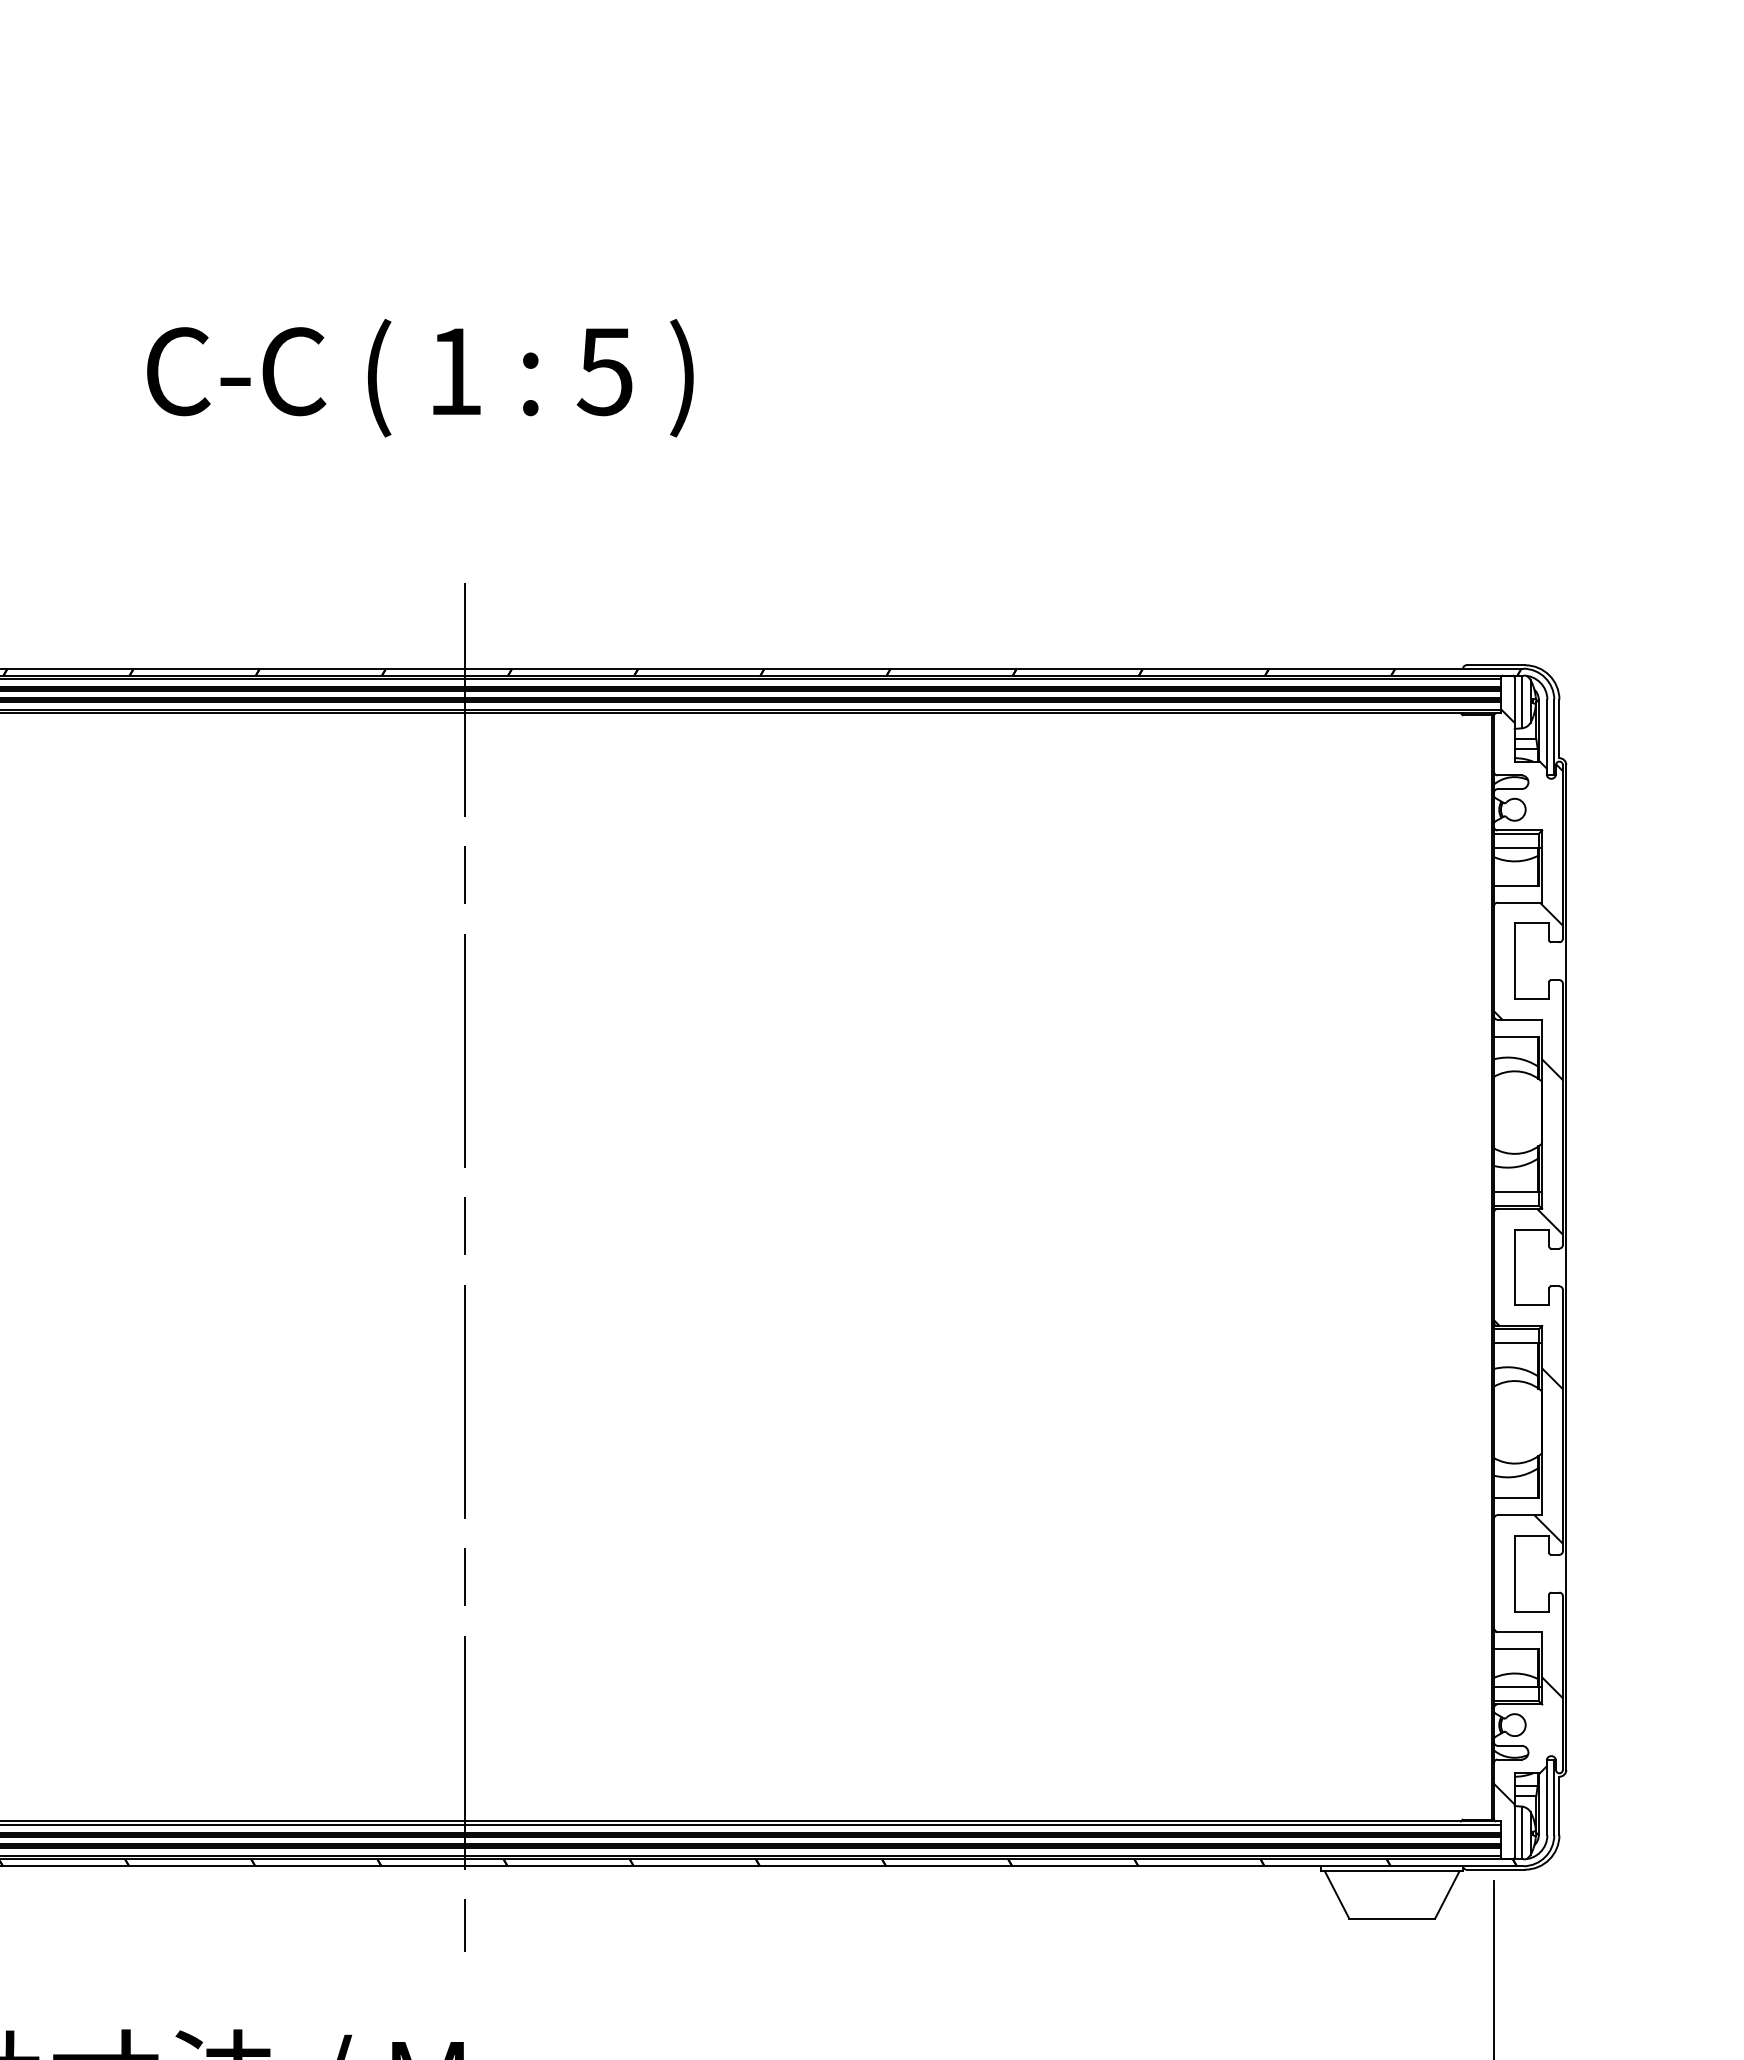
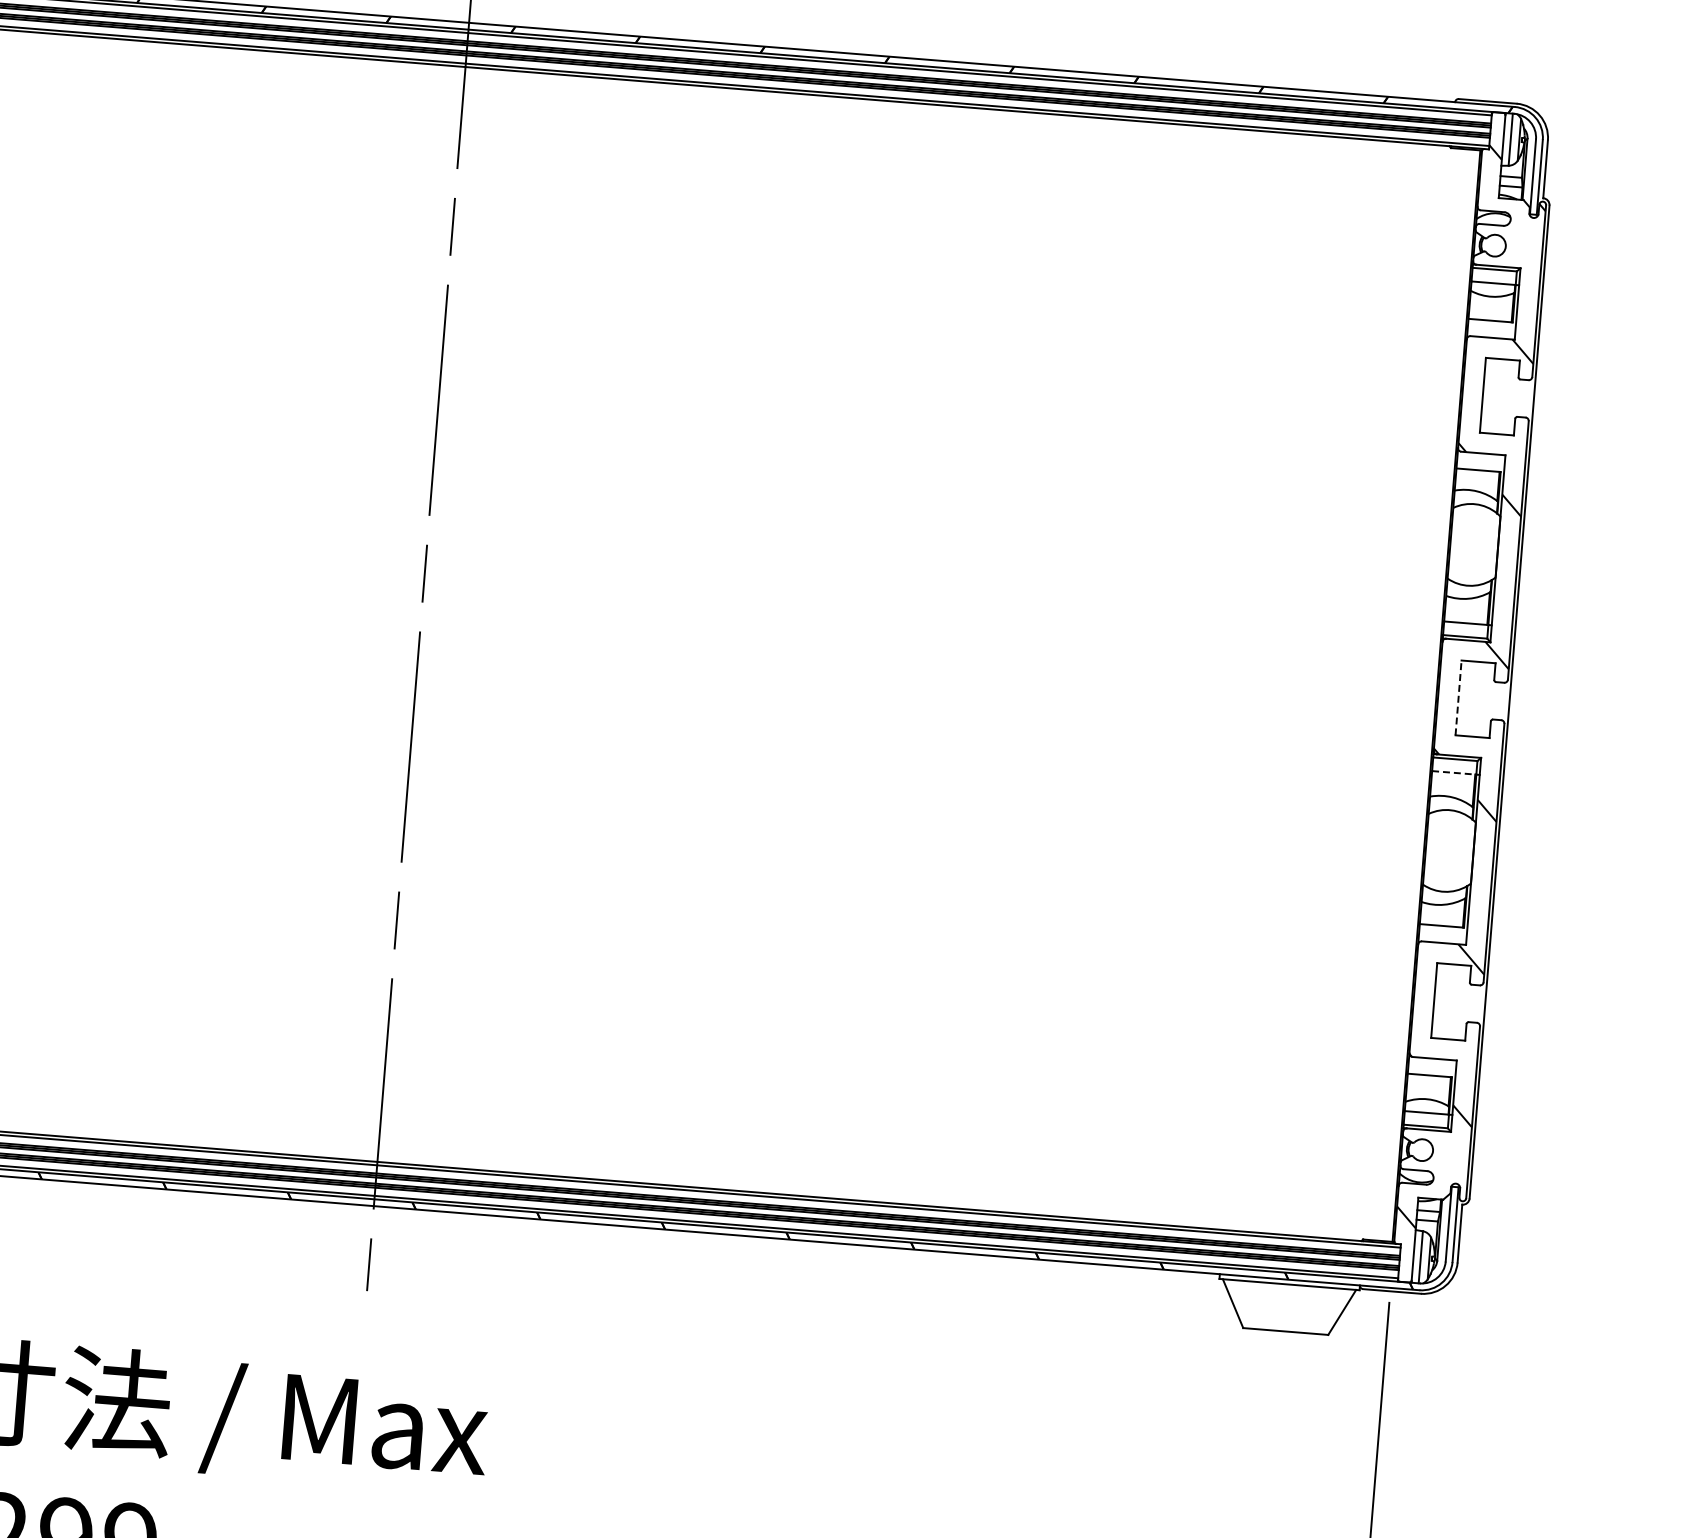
line: (1514, 1267) -> (1458, 697), solid -> dashed
line: (1516, 1343) -> (1454, 773), solid -> dashed

